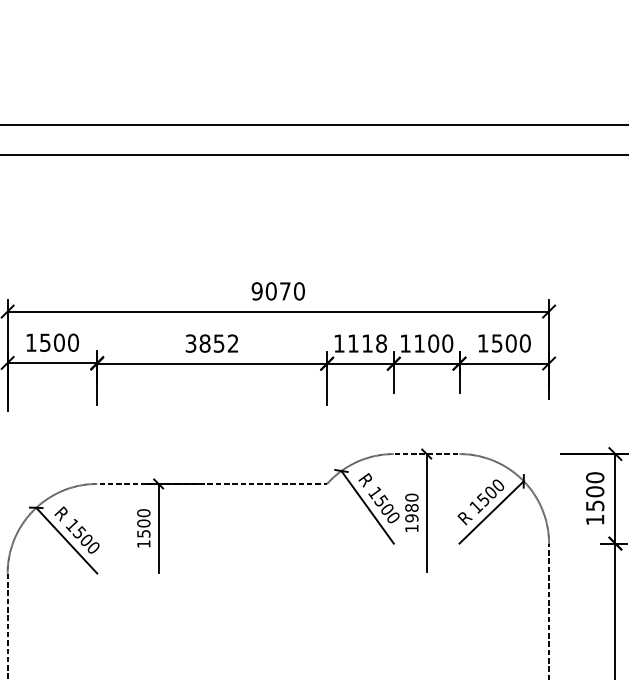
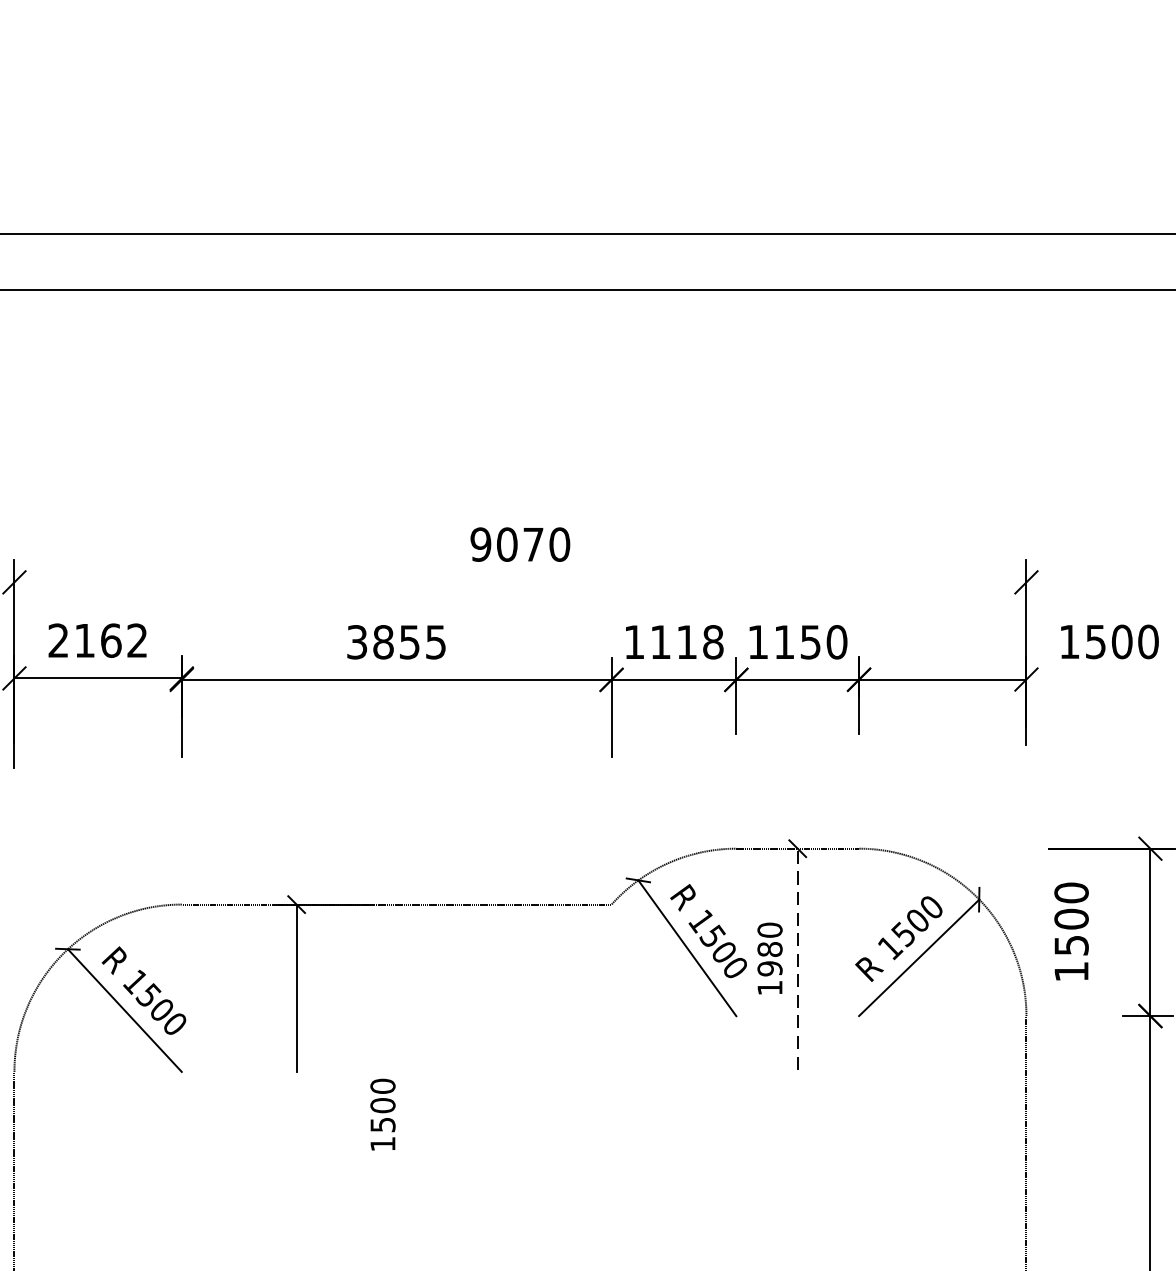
line: (278, 311) -> (520, 582), removed
text: (52, 342) -> (98, 640), 1500 -> 2162
text: (233, 343) -> (436, 642), 3852 -> 3855
text: (433, 343) -> (810, 642), 1100 -> 1150
text: (504, 343) -> (1109, 642), moved
text: (595, 498) -> (1072, 931), moved
line: (426, 512) -> (797, 957), solid -> dashed
text: (143, 528) -> (382, 1114), moved

